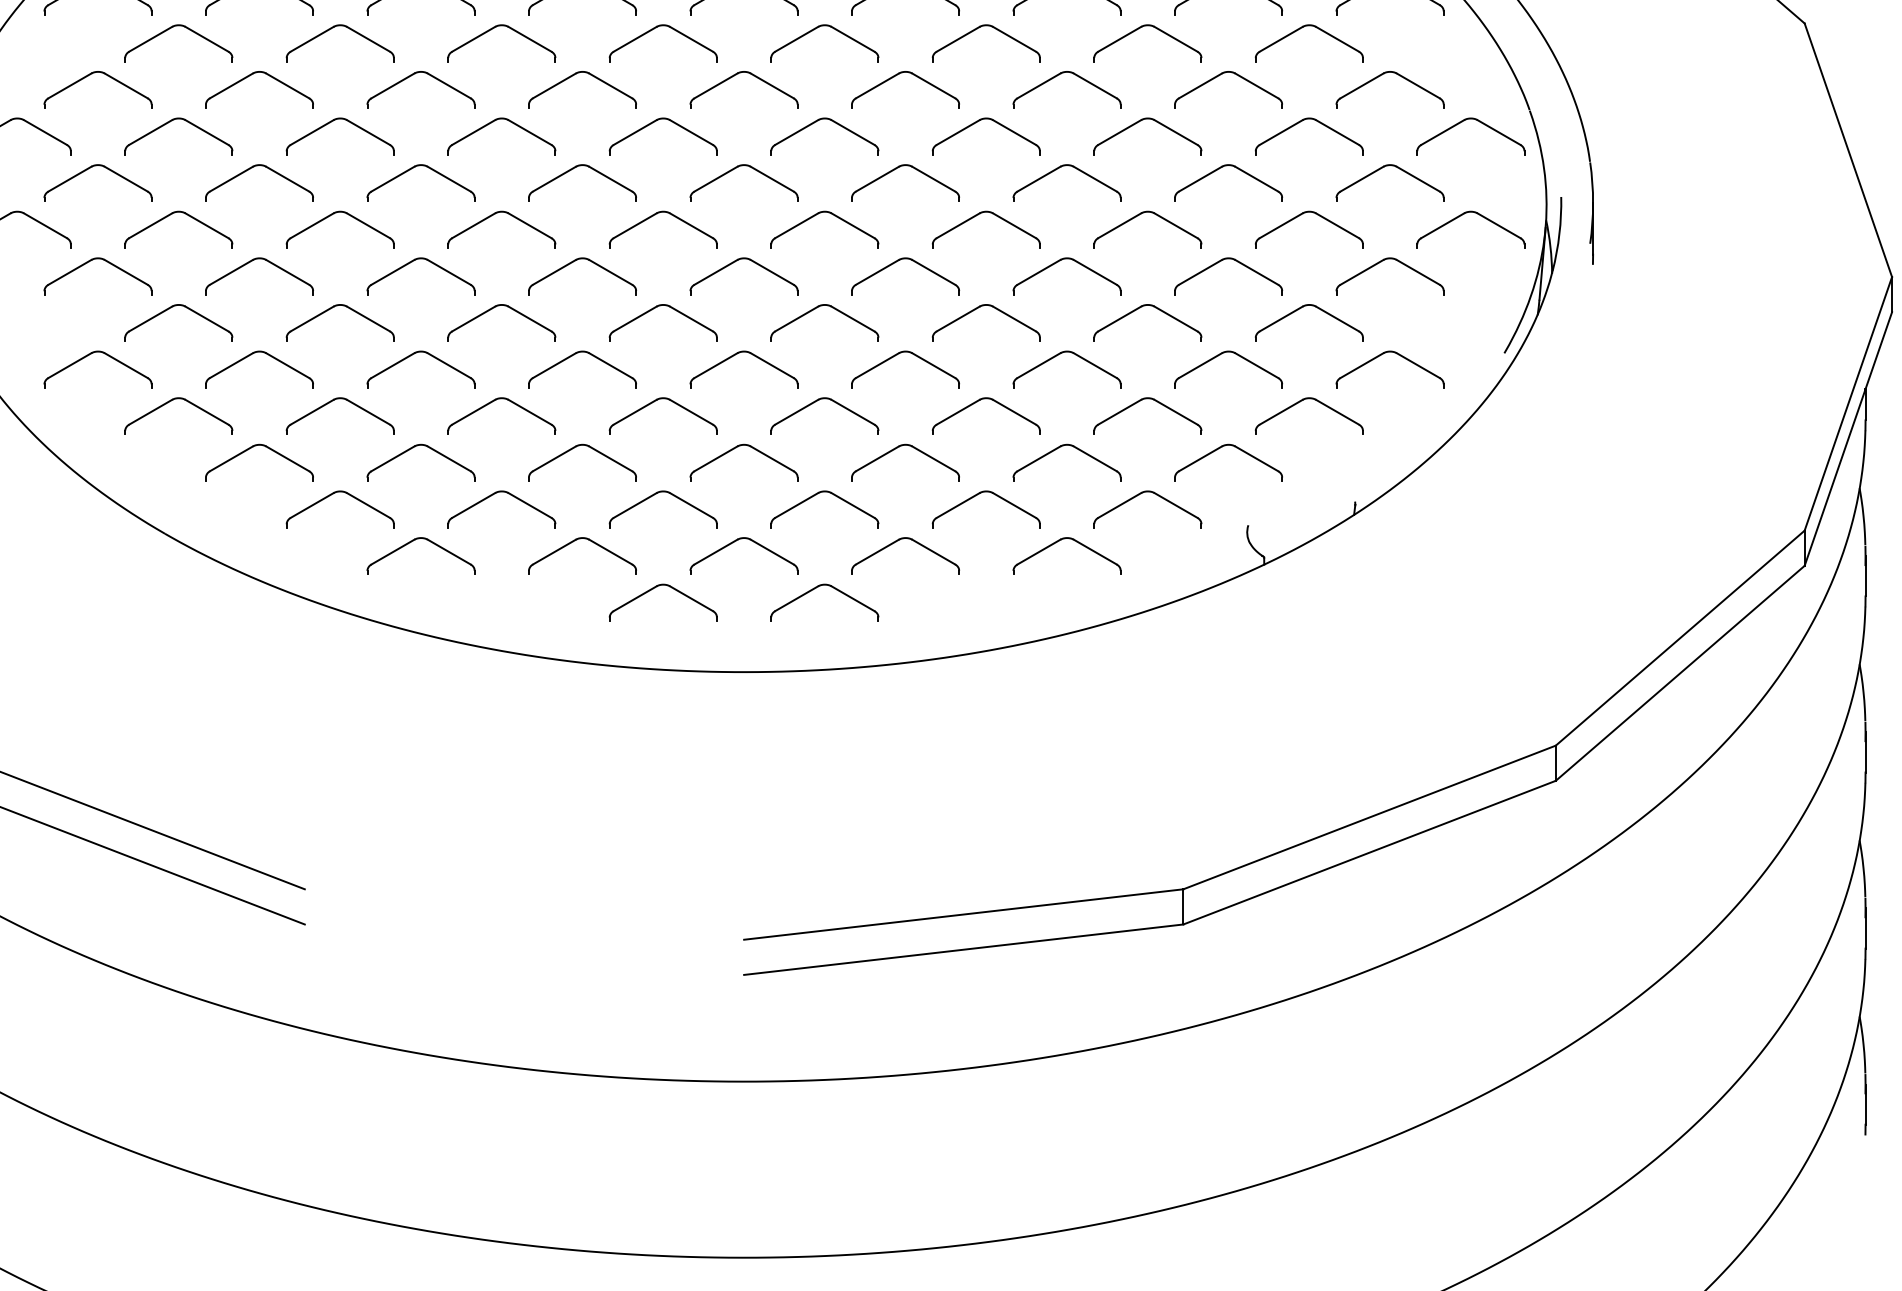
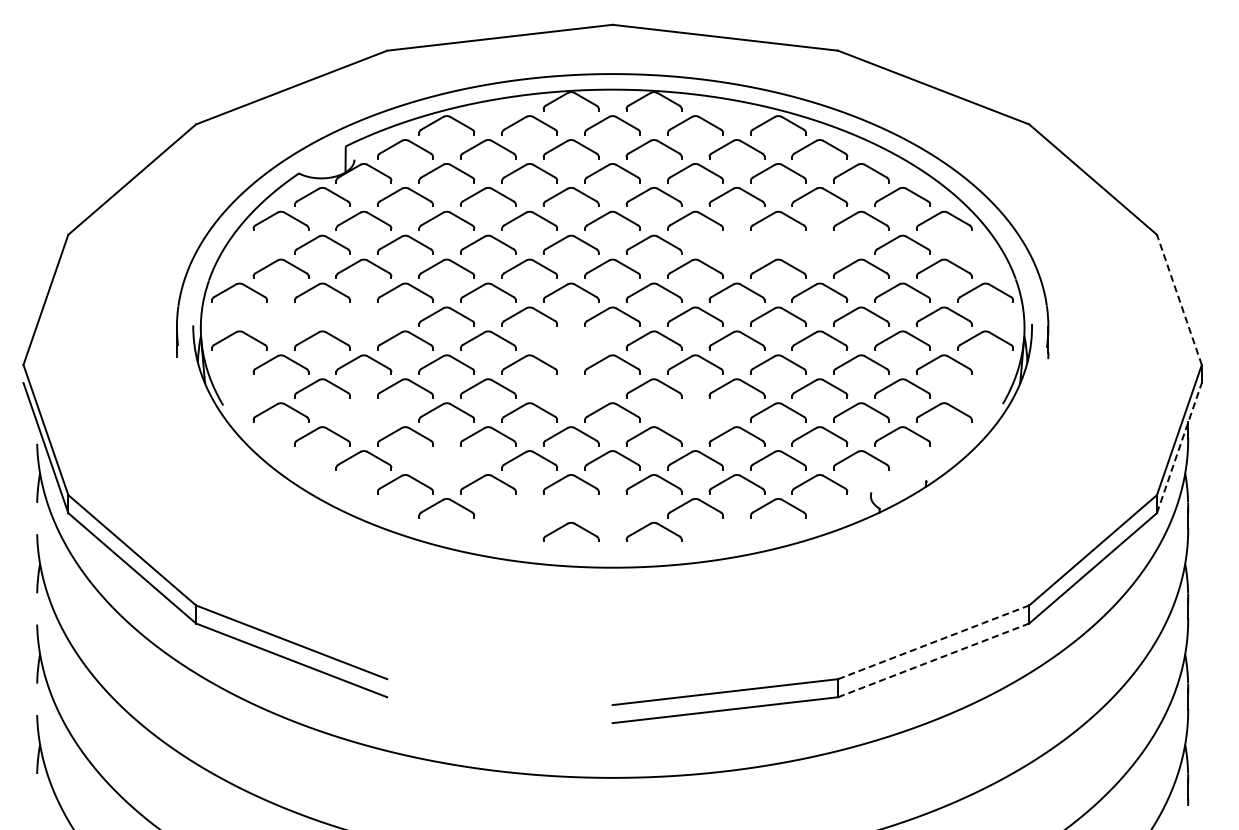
part: (977, 30) -> (732, 238), removed
part: (1139, 30) -> (815, 238), removed
line: (1848, 149) -> (1179, 299), solid -> dashed
part: (252, 169) -> (360, 309), removed
part: (89, 170) -> (276, 310), removed
part: (654, 217) -> (566, 334), removed
part: (656, 309) -> (567, 381), removed
part: (252, 356) -> (360, 405), removed
part: (895, 358) -> (690, 406), removed
line: (1848, 439) -> (1179, 448), solid -> dashed
part: (410, 451) -> (441, 454), removed
part: (574, 543) -> (525, 501), removed
part: (736, 543) -> (608, 501), removed
line: (1371, 817) -> (934, 642), solid -> dashed
line: (1371, 852) -> (934, 660), solid -> dashed

